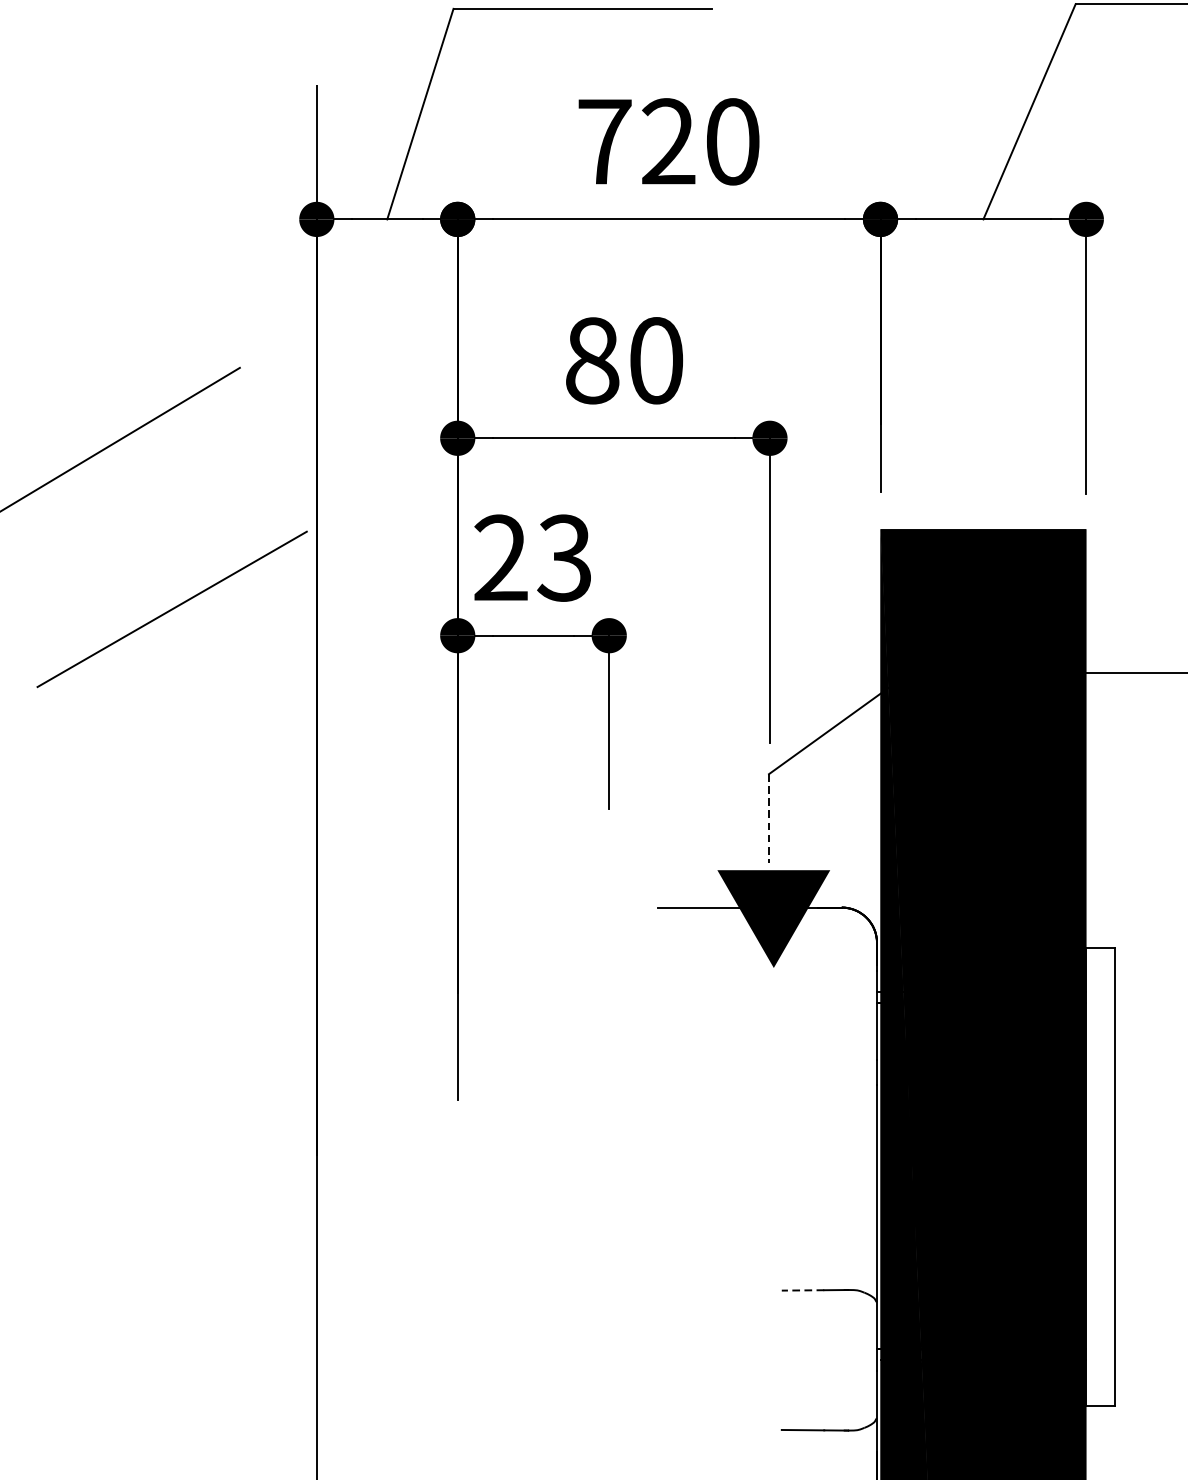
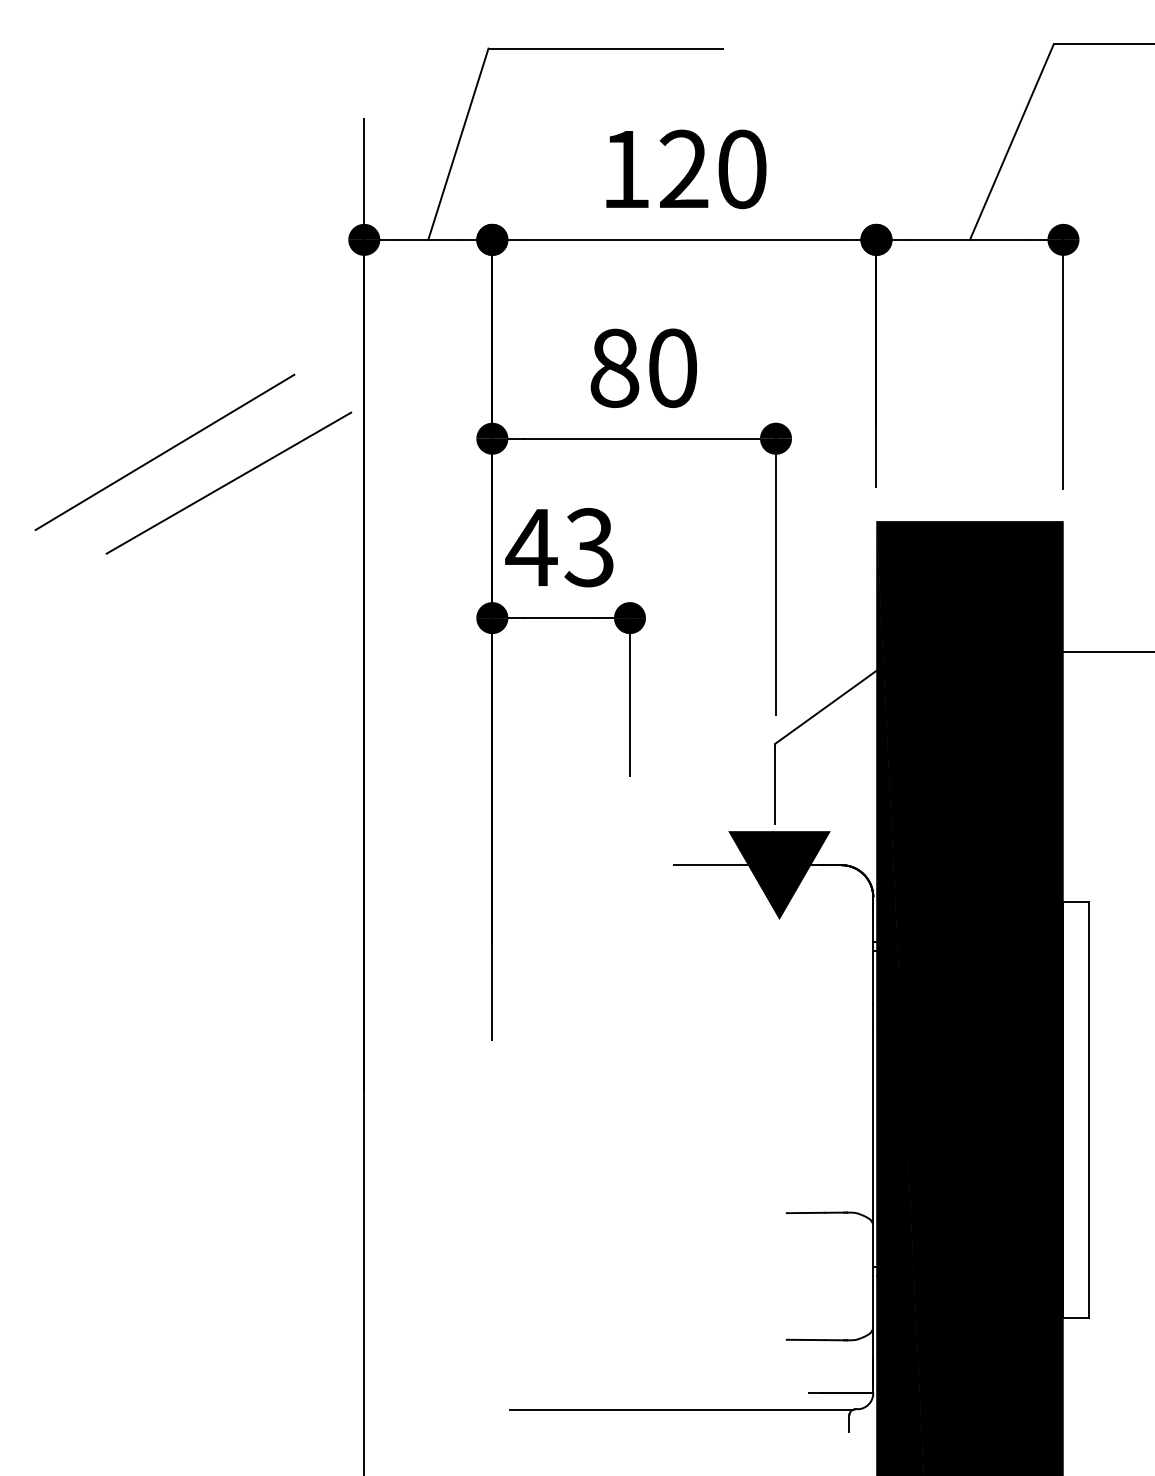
text: (605, 141) -> (626, 169), 720 -> 120
text: (500, 557) -> (531, 547), 23 -> 43
line: (171, 608) -> (228, 482), moved
line: (769, 818) -> (775, 784), dashed -> solid
line: (802, 1289) -> (805, 1212), dashed -> solid

